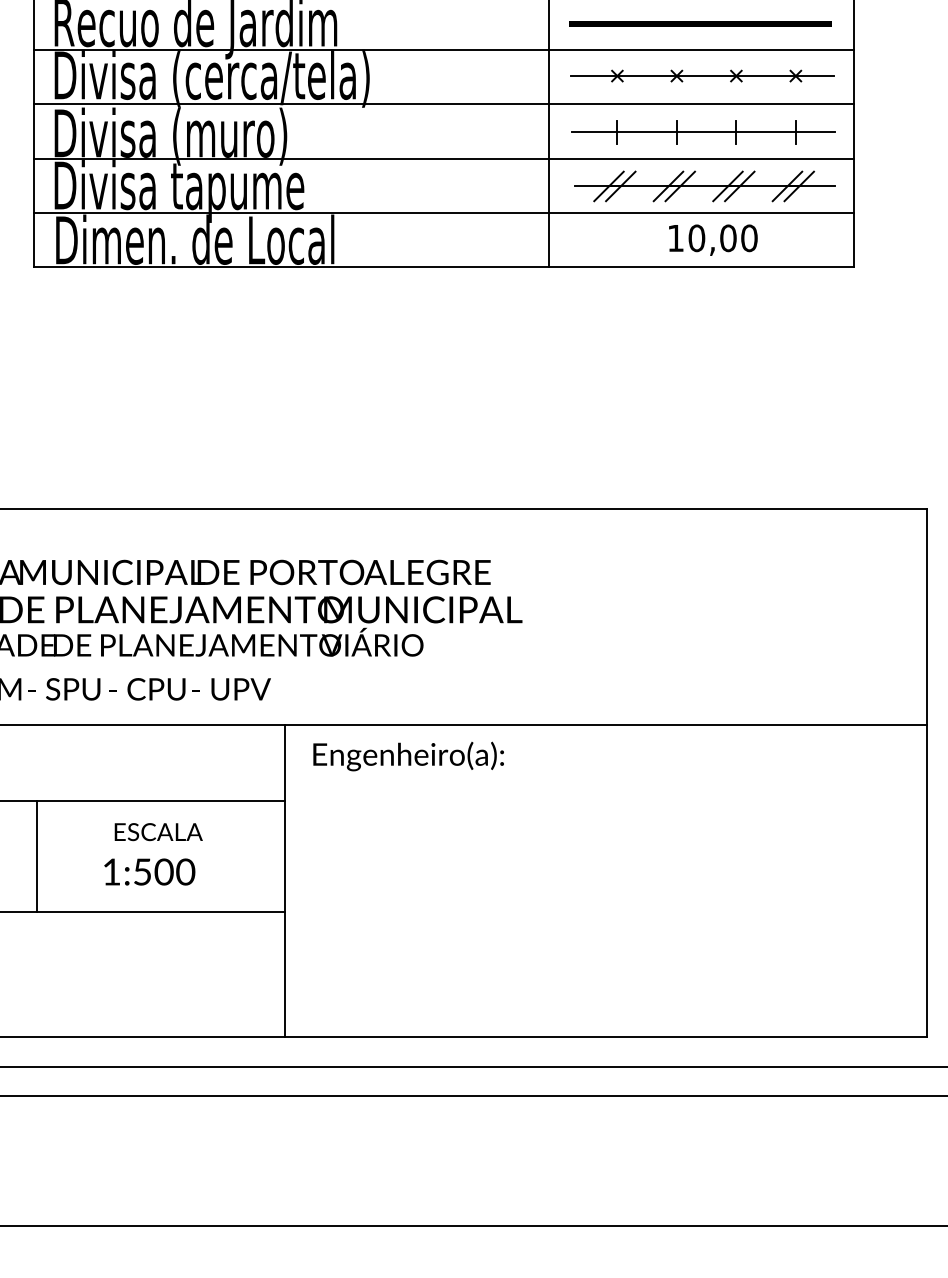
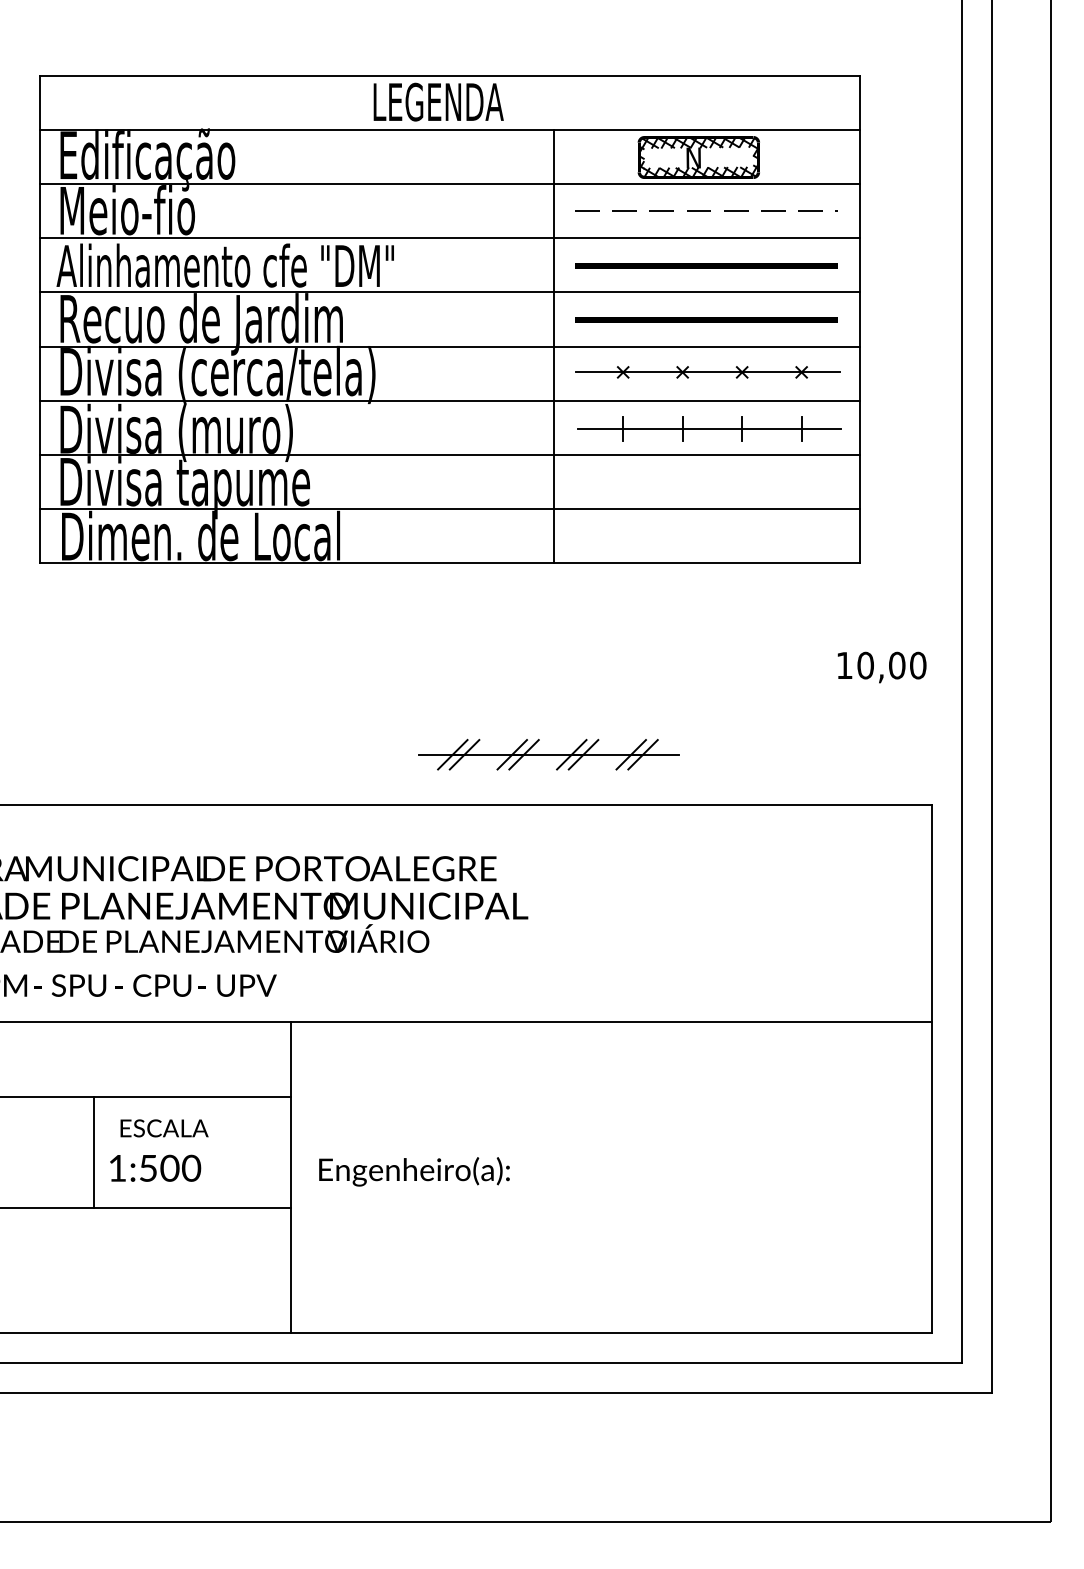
part: (704, 186) -> (548, 754), moved
text: (712, 240) -> (881, 667), moved
text: (408, 756) -> (414, 1171), moved
line: (36, 856) -> (93, 1152), moved

